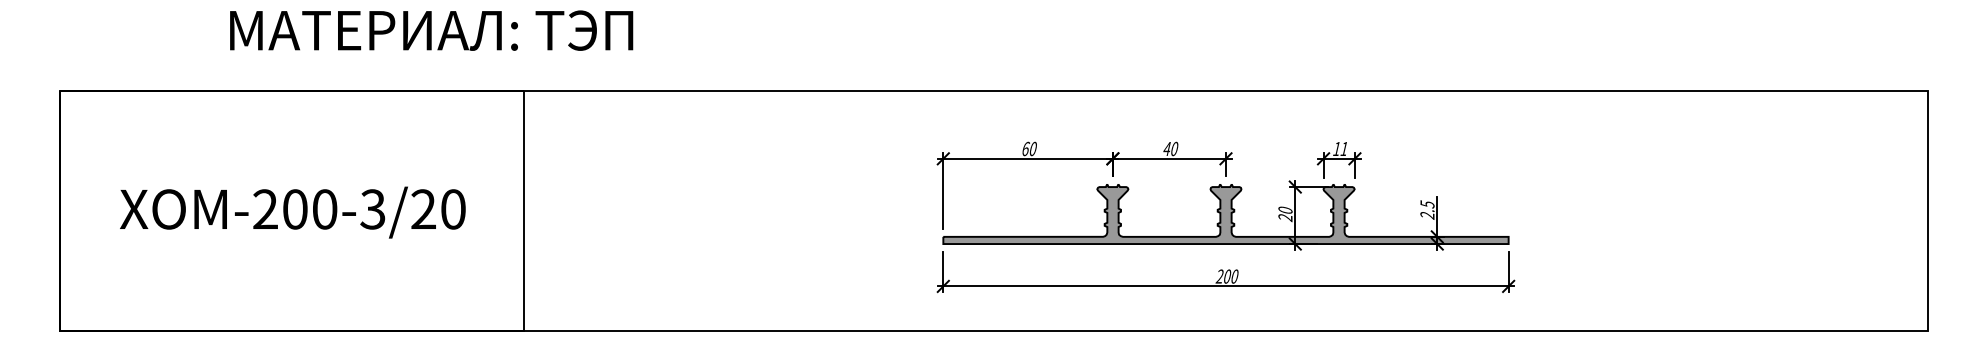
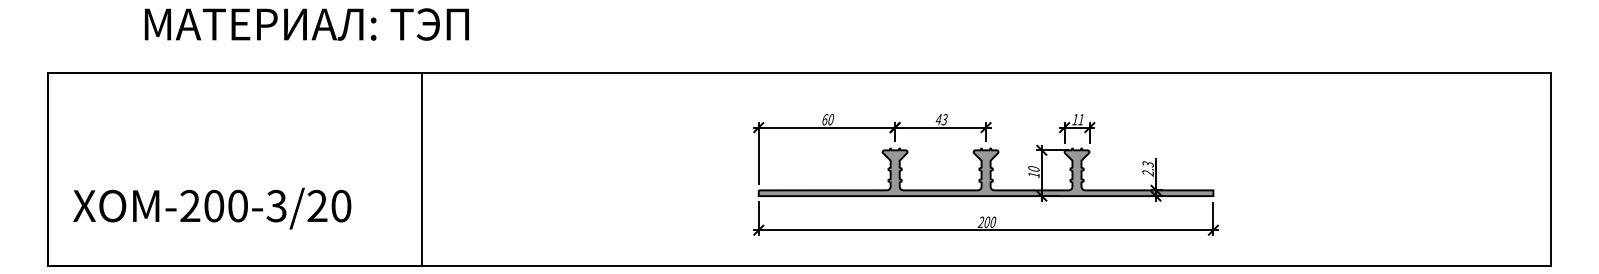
text: (431, 30) -> (306, 24), moved
text: (1174, 148) -> (944, 119), 40 -> 43
text: (1426, 203) -> (1147, 163), 2.5 -> 2.3
text: (292, 212) -> (211, 208), moved
text: (1285, 218) -> (1033, 175), 20 -> 10

